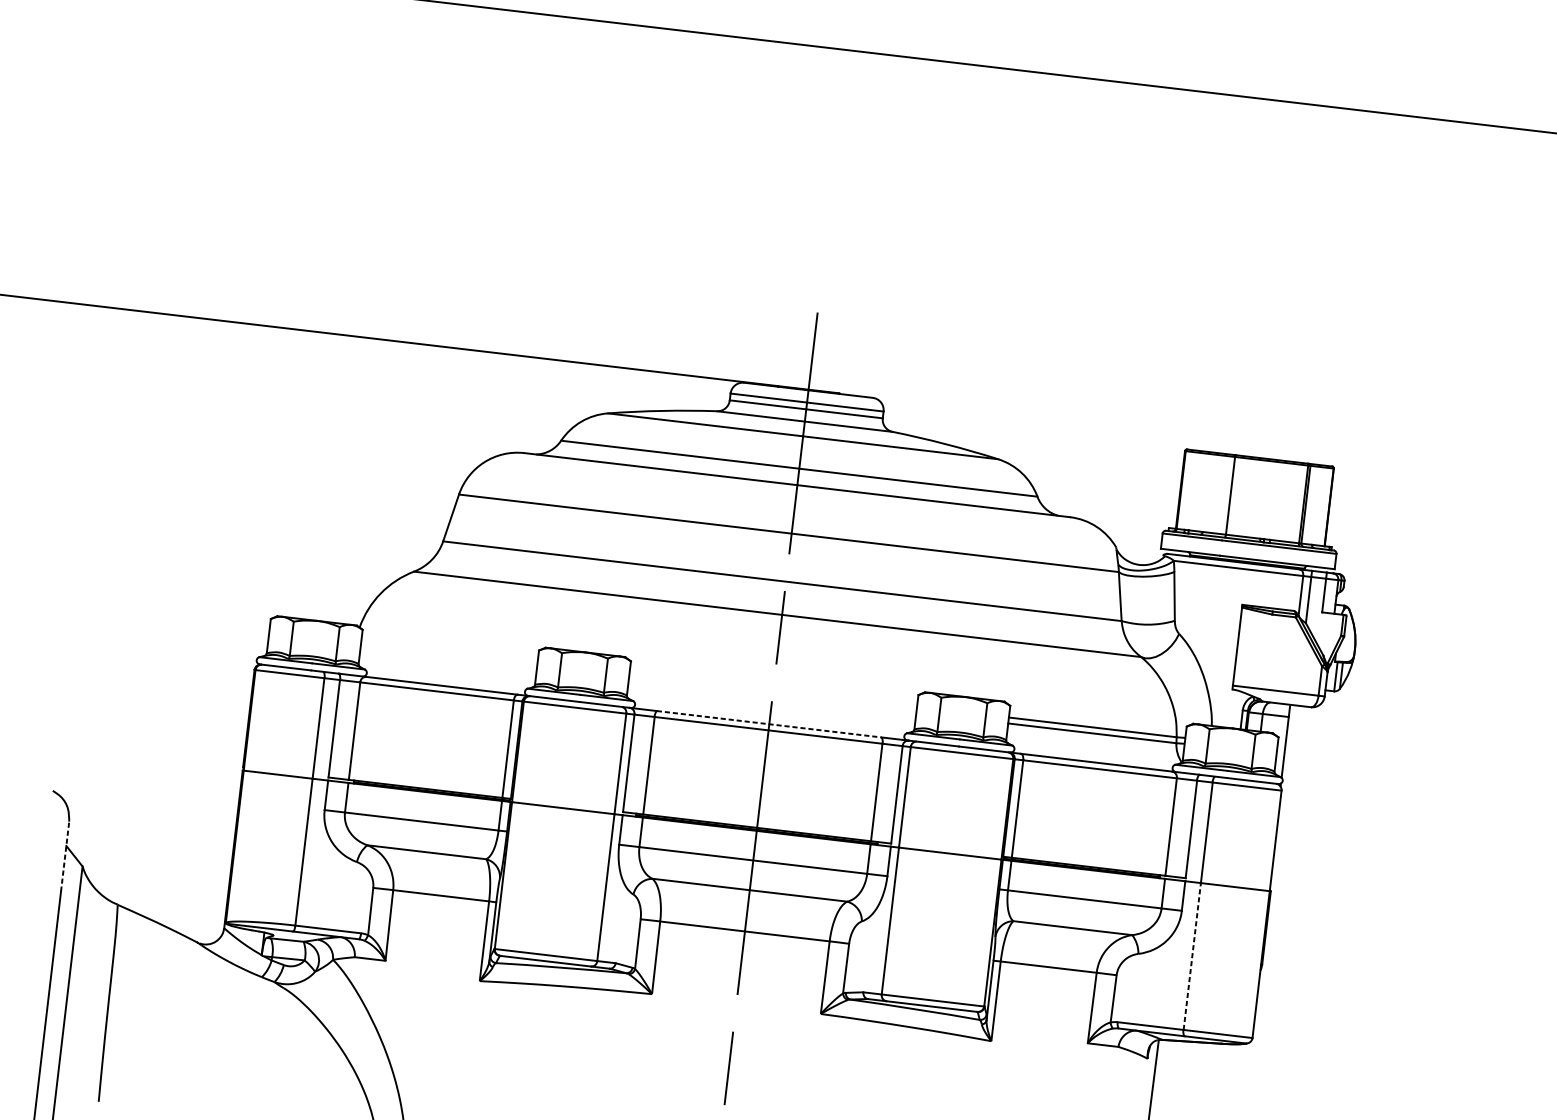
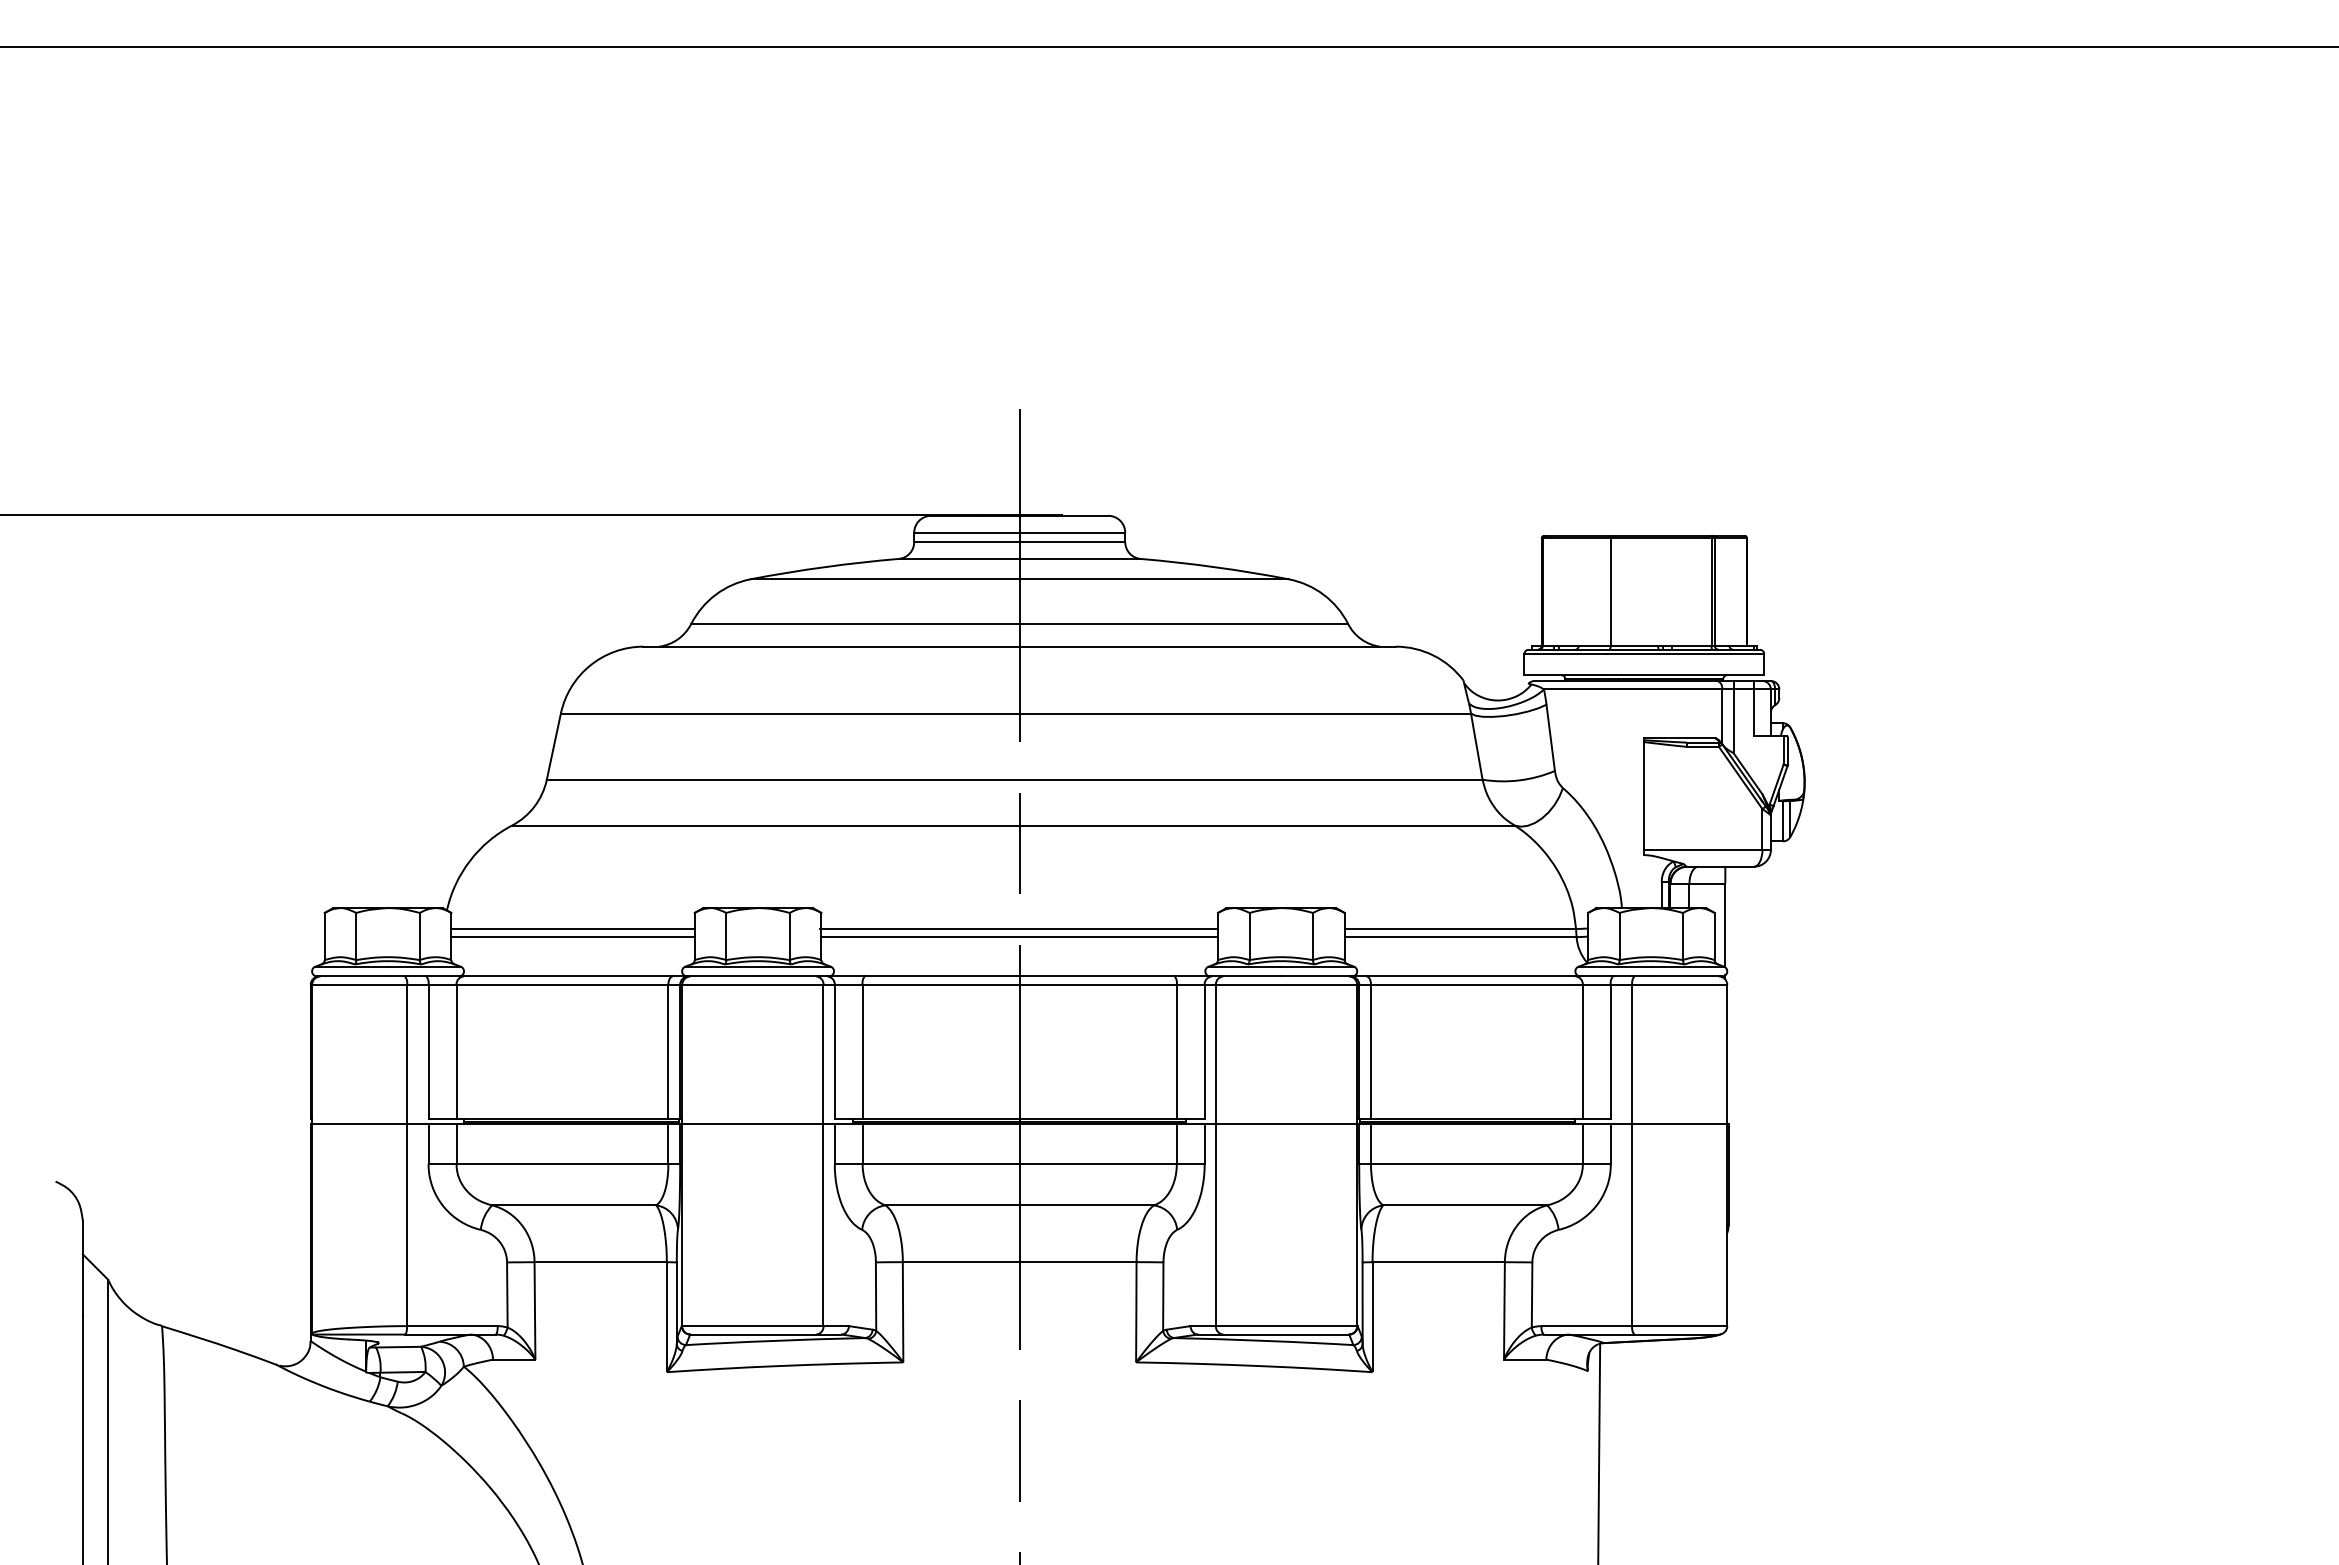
line: (449, 652) -> (572, 929), added
line: (448, 657) -> (572, 937), added
line: (772, 690) -> (1018, 929), added
line: (772, 695) -> (1019, 937), added
line: (769, 724) -> (1020, 976), dashed -> solid
line: (64, 856) -> (82, 1268), dashed -> solid
line: (1192, 956) -> (1632, 1224), dashed -> solid

